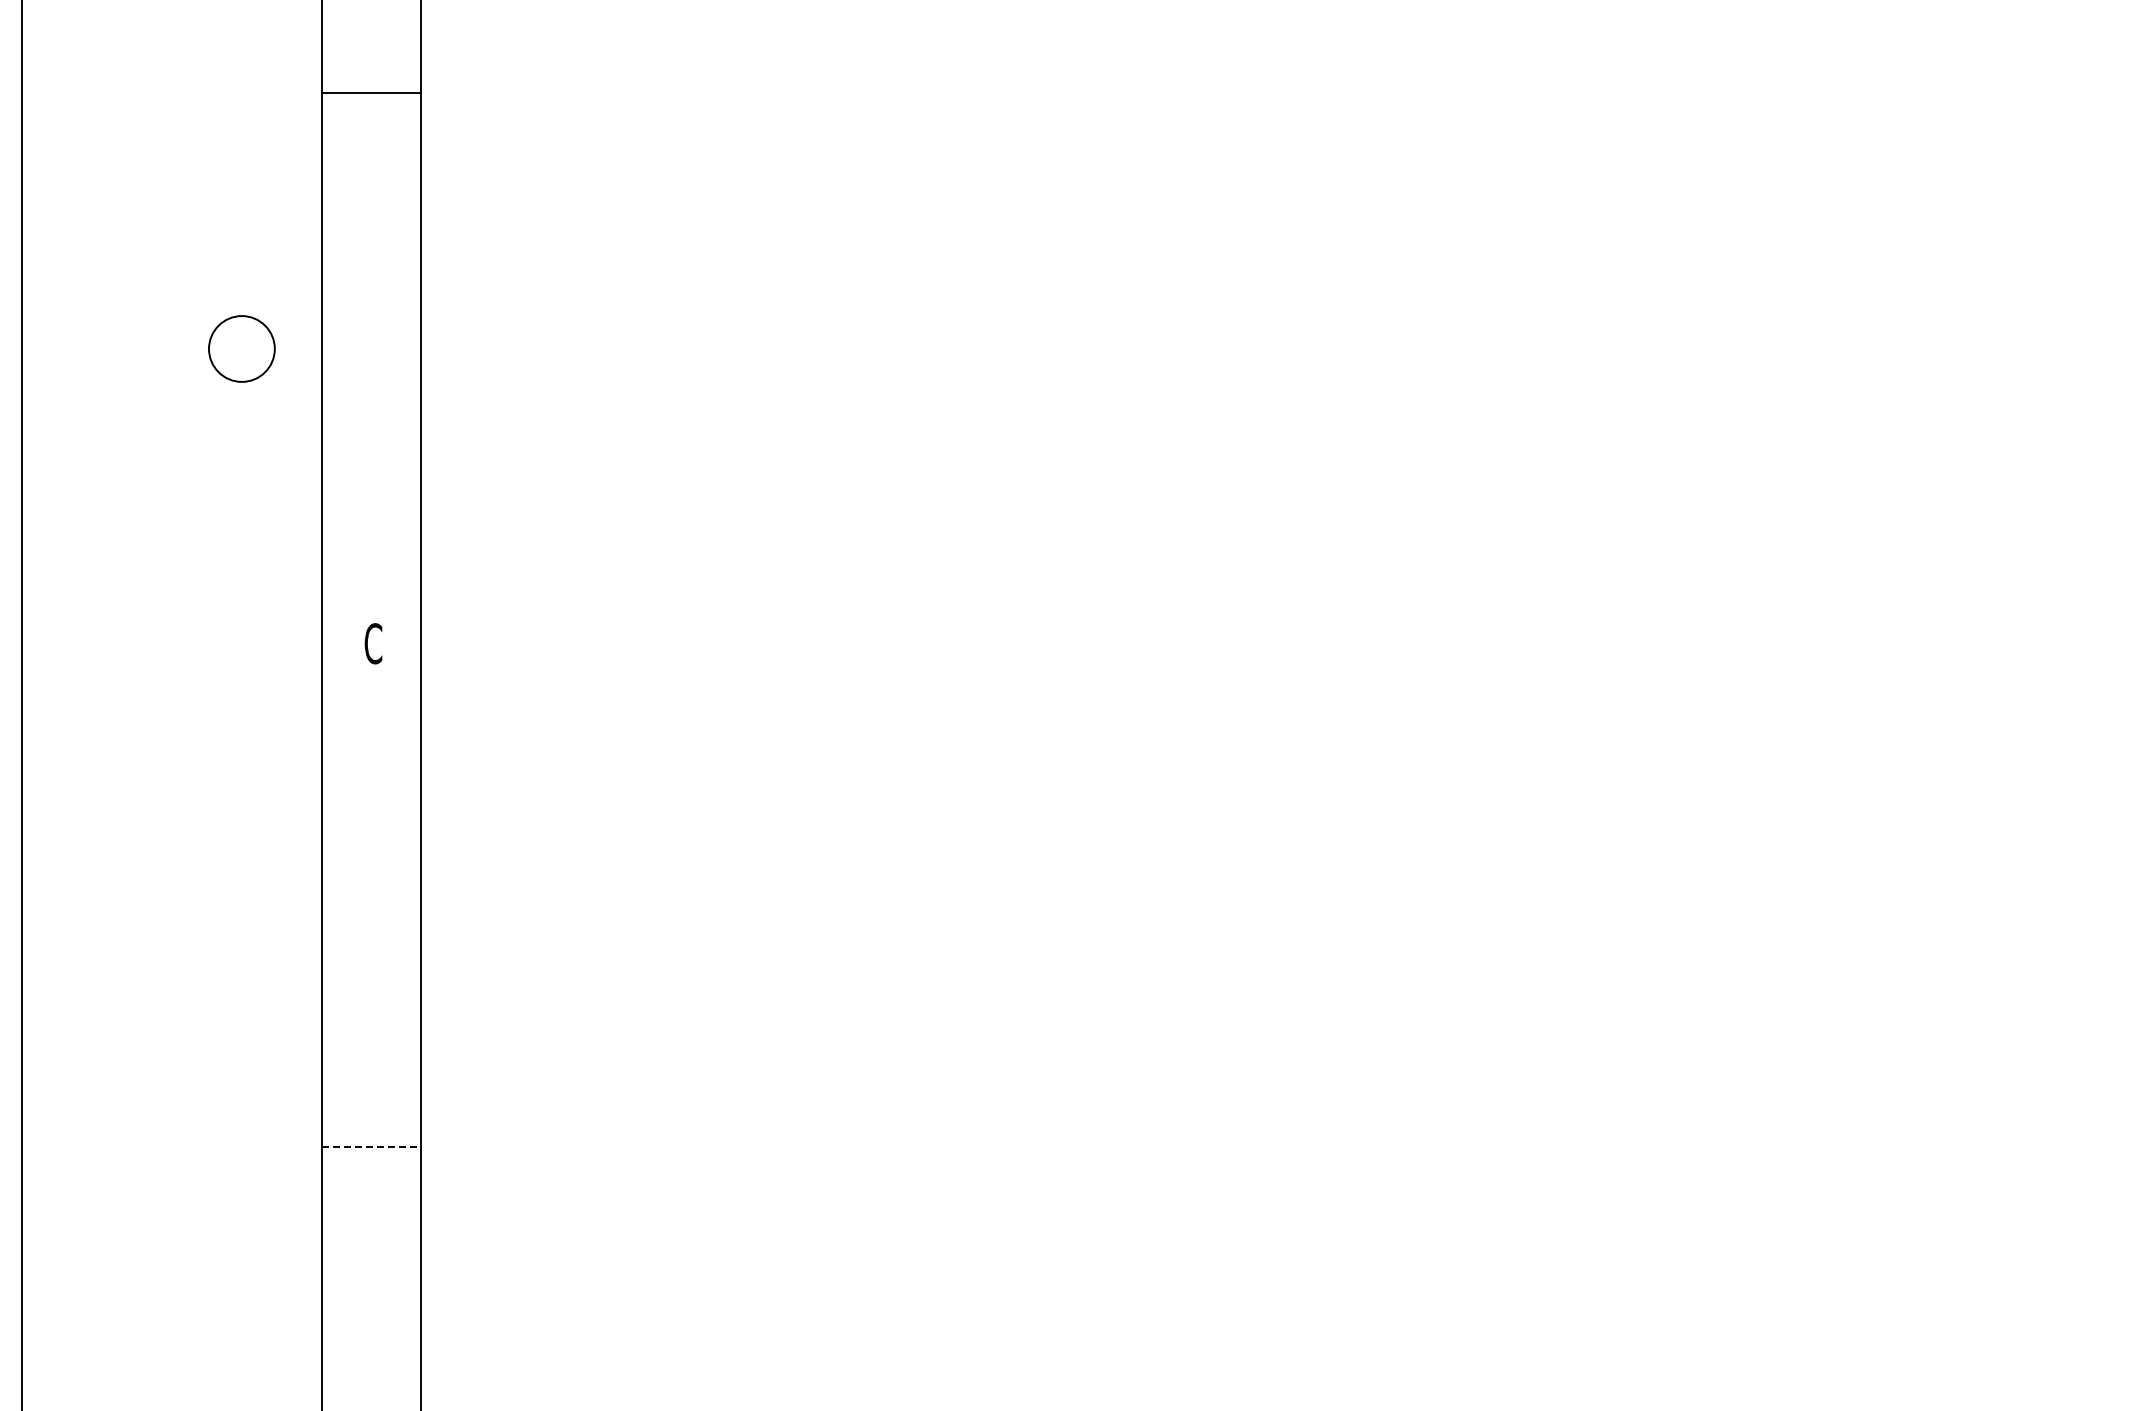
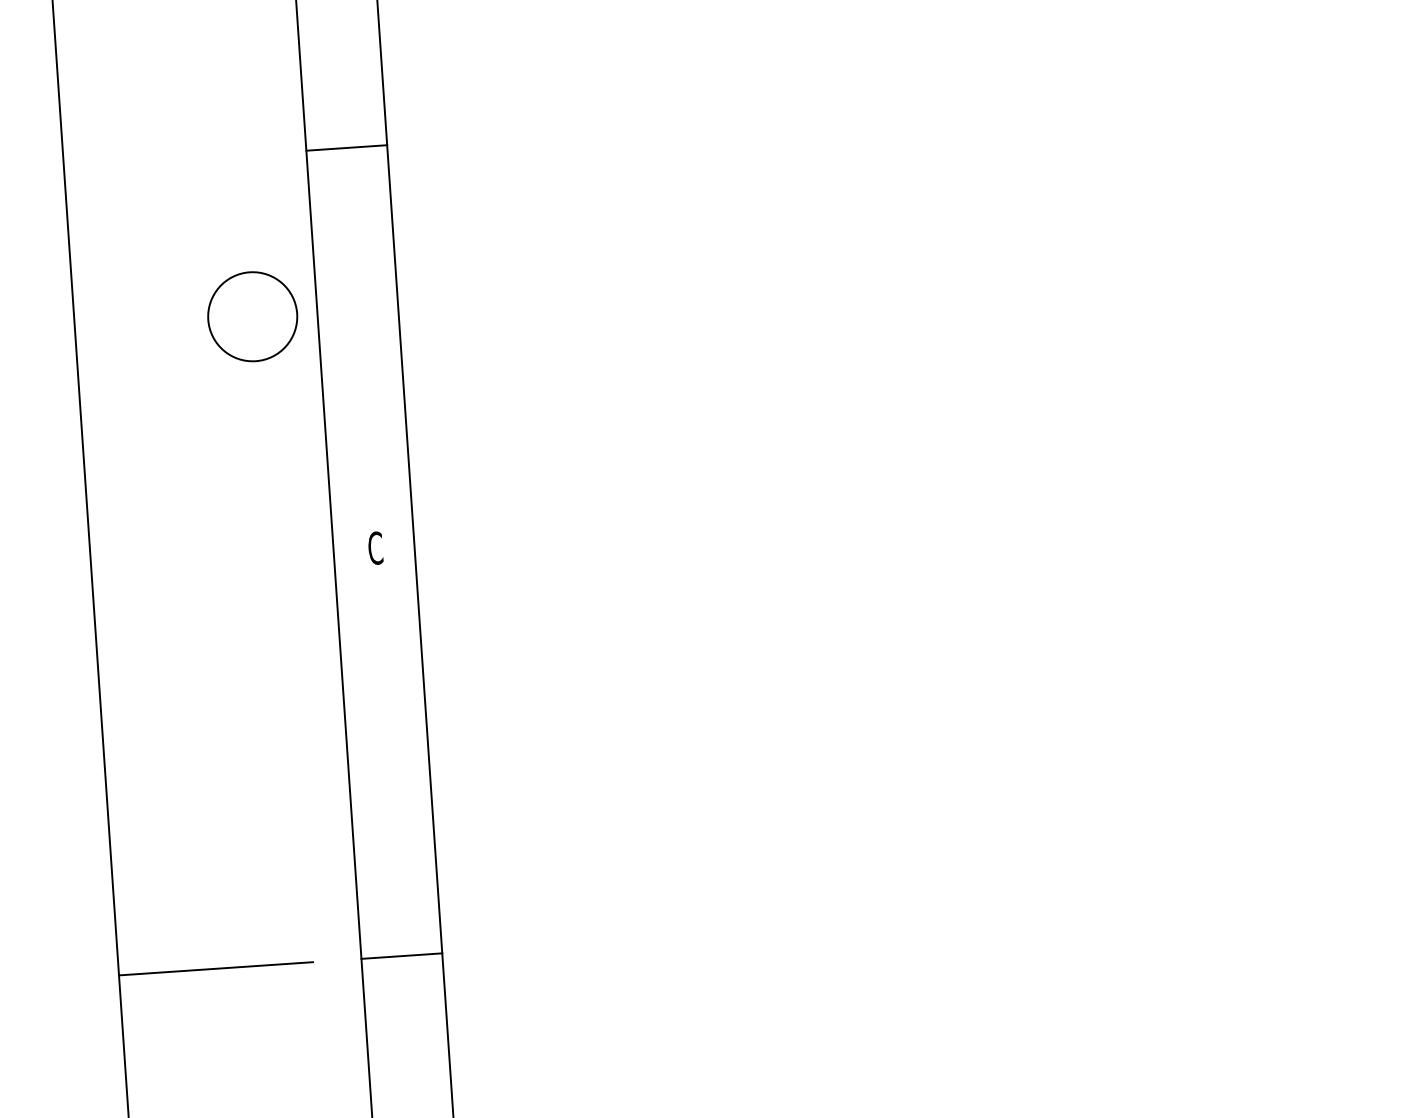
line: (371, 93) -> (346, 148), moved
circle: (241, 348) -> (252, 316), size x1.67
line: (141, 1147) -> (215, 969), added
line: (371, 1147) -> (401, 956), dashed -> solid

